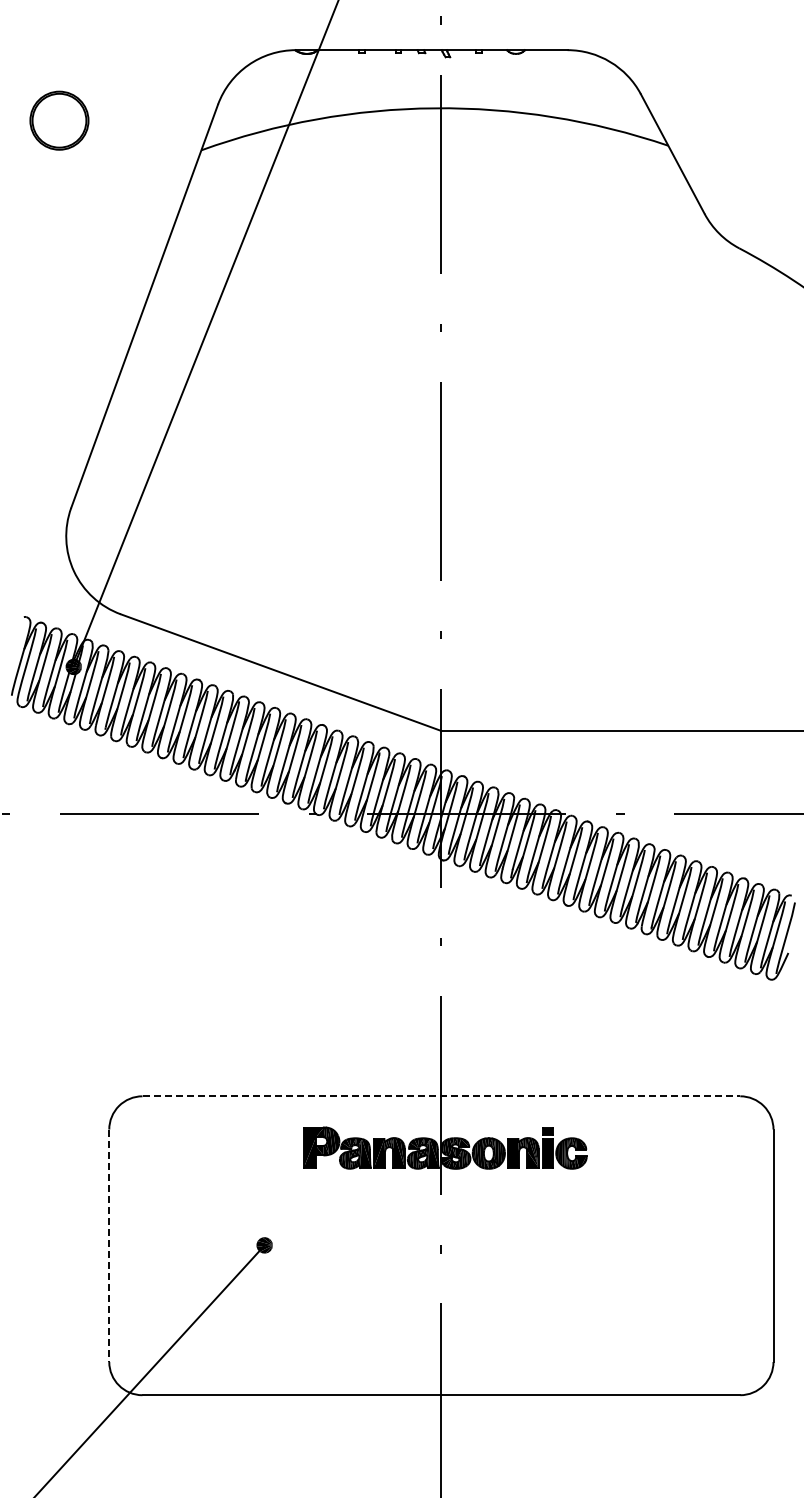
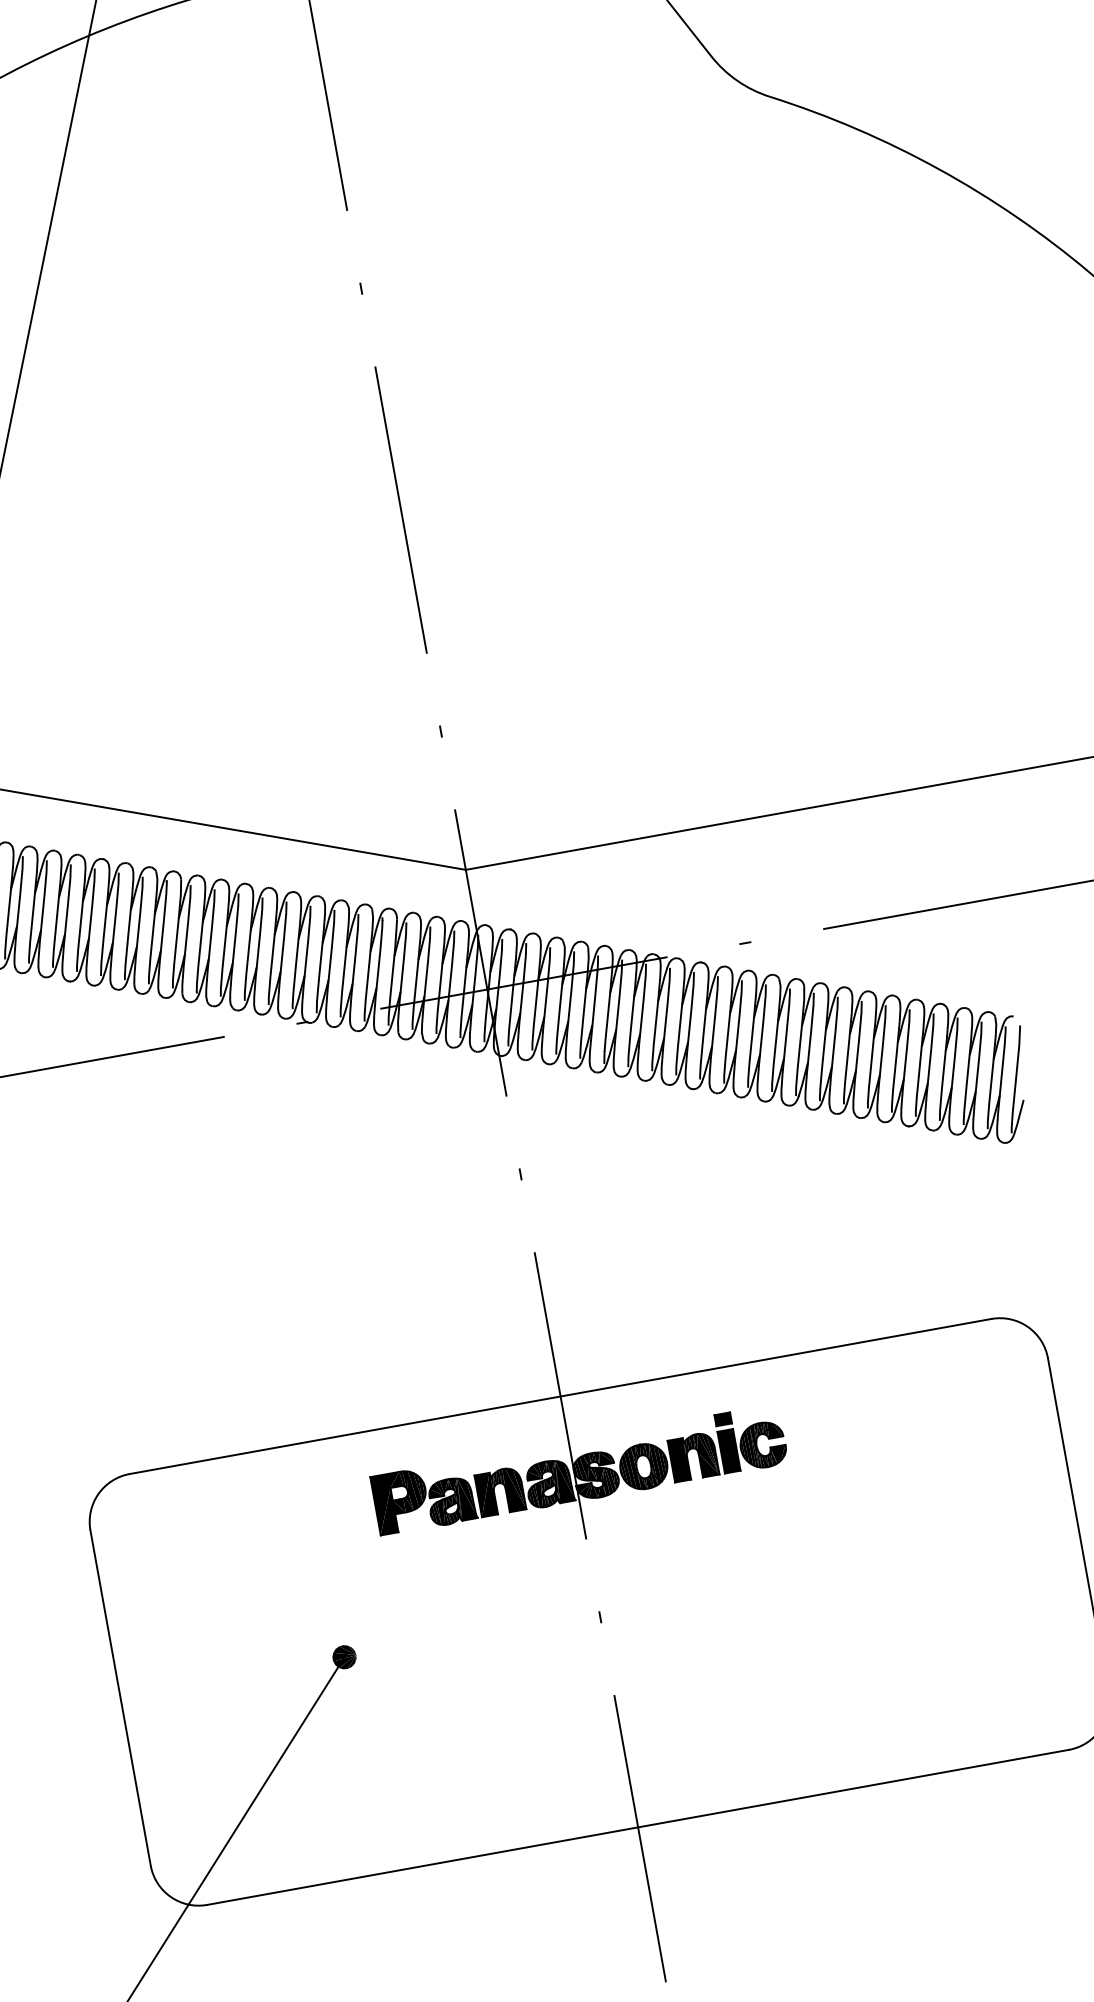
line: (441, 1096) -> (560, 1396), dashed -> solid
line: (109, 1246) -> (121, 1699), dashed -> solid

